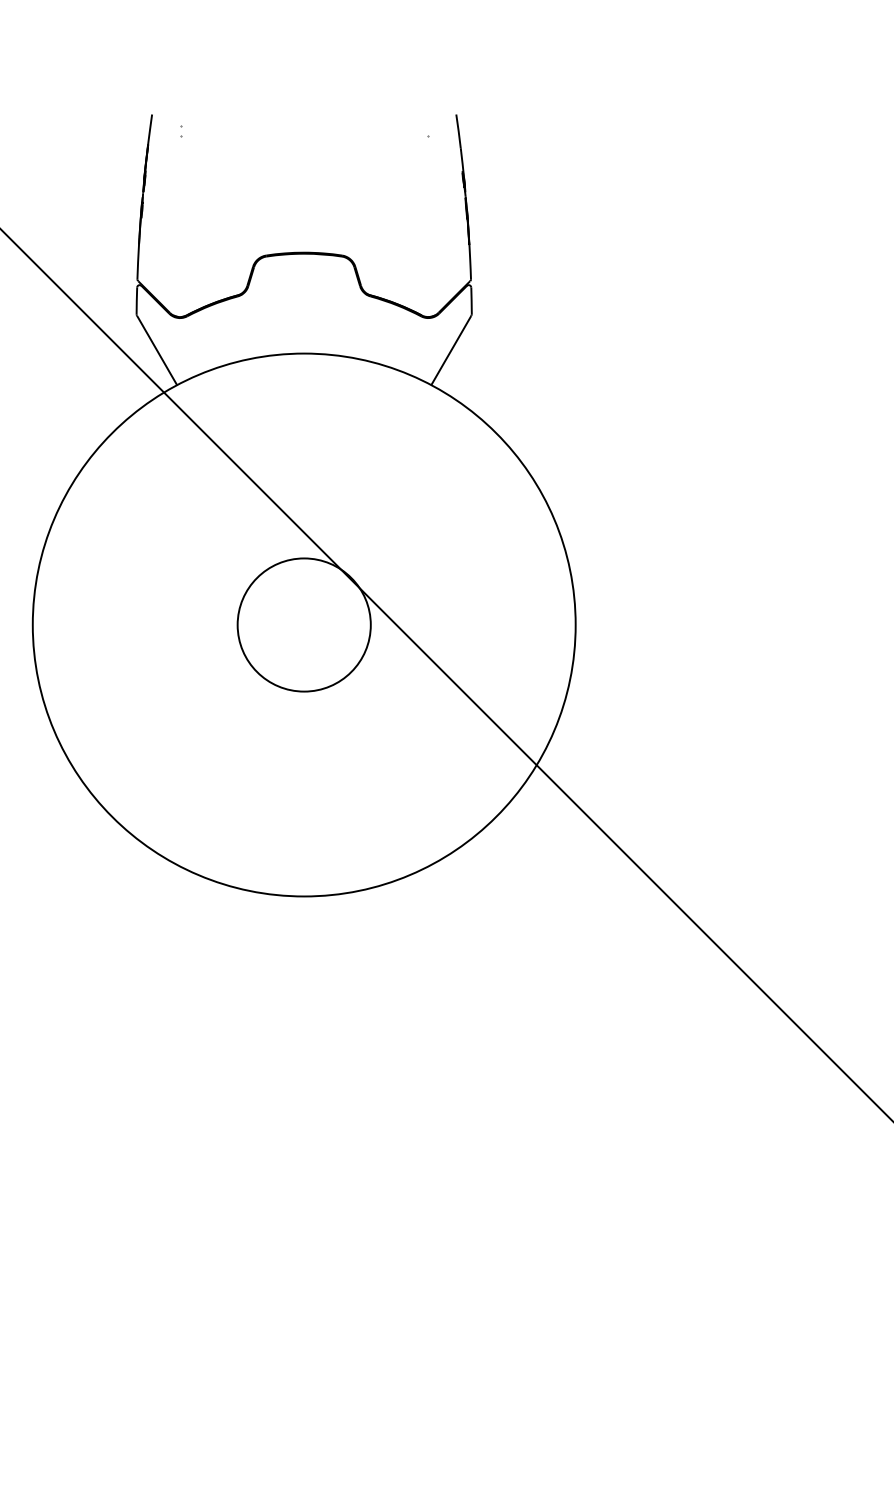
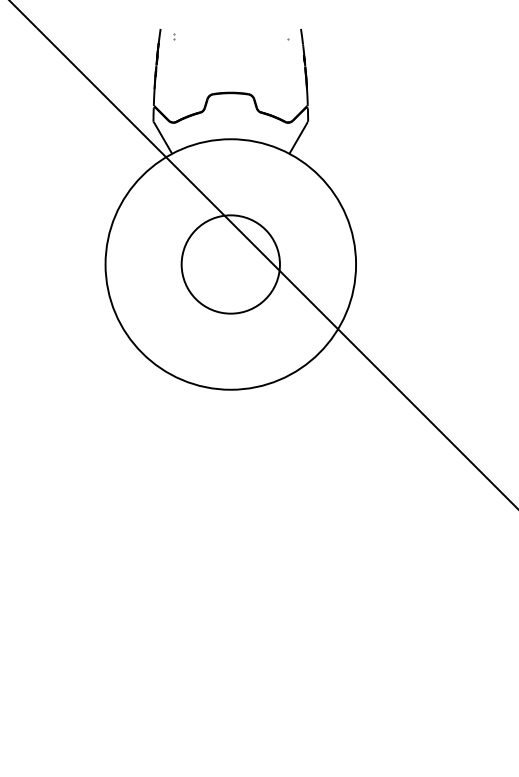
circle: (303, 624) -> (230, 264), size x1.6

